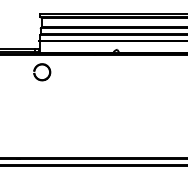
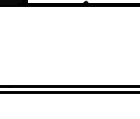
part: (42, 72) -> (28, 19), removed

